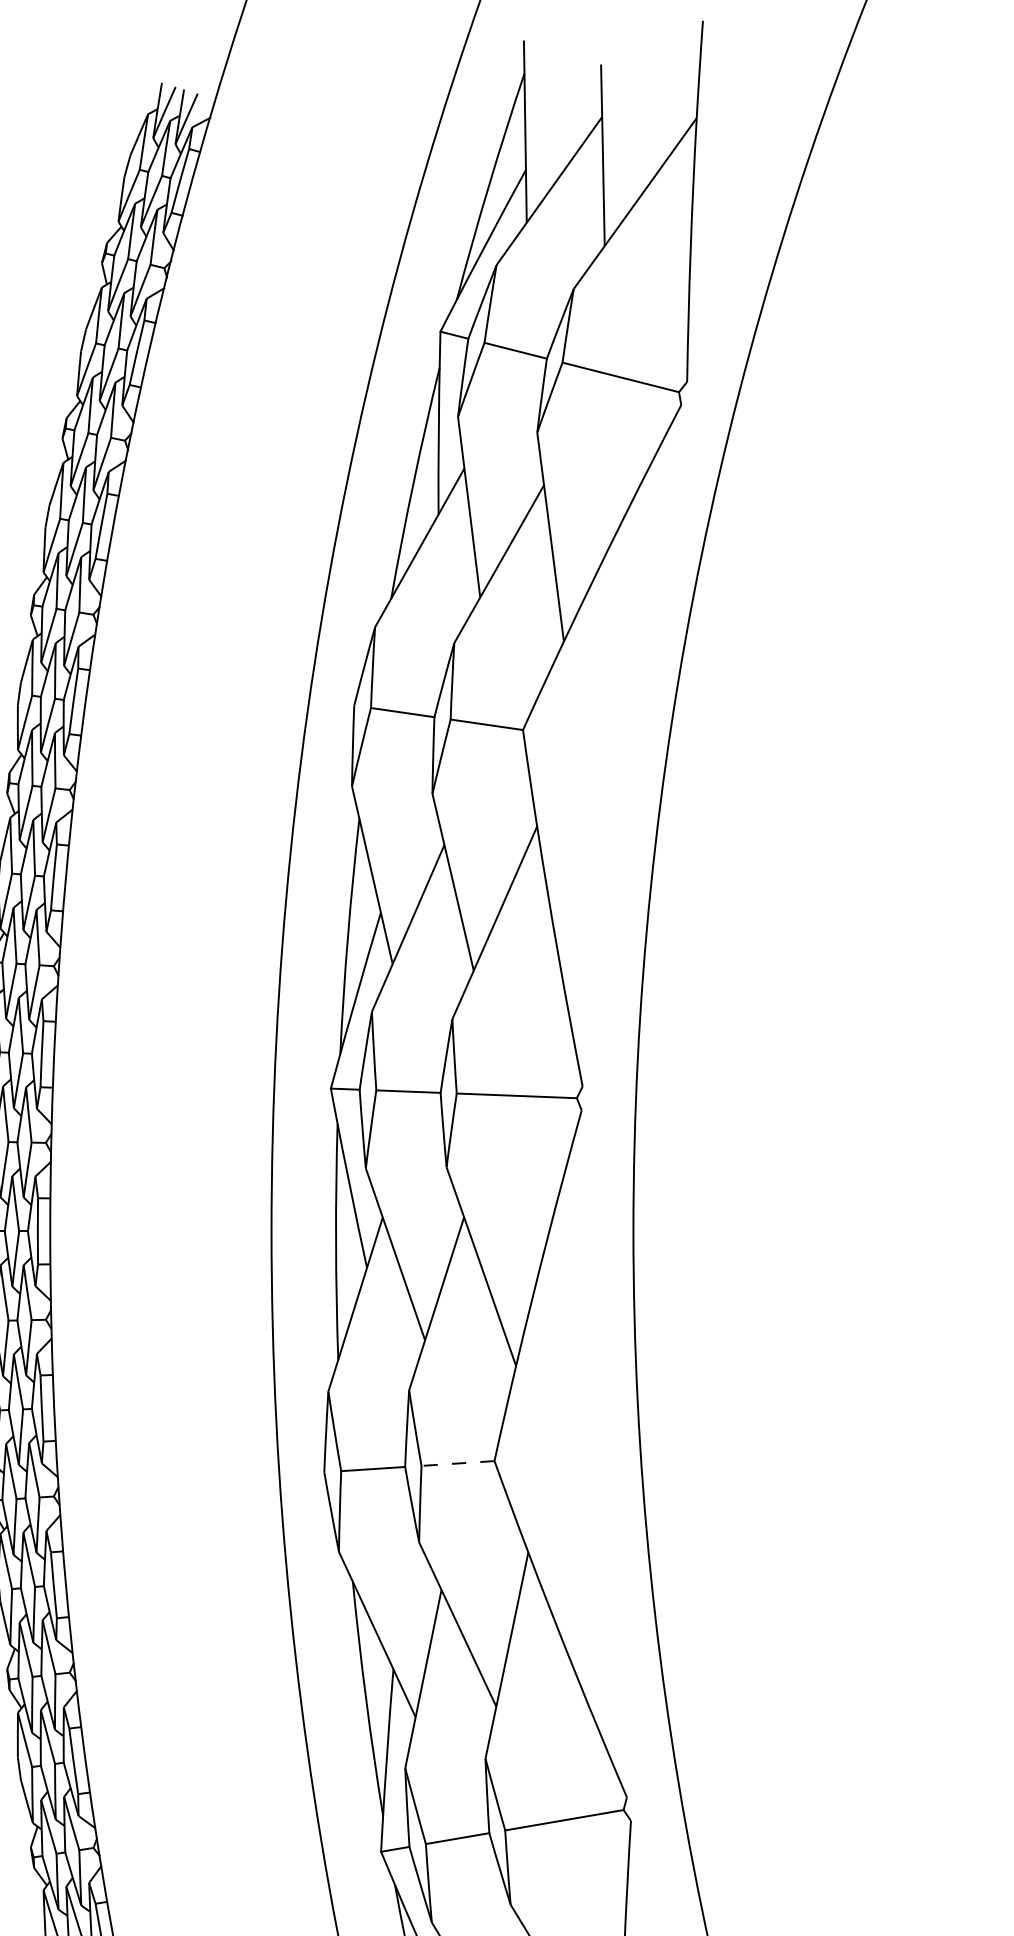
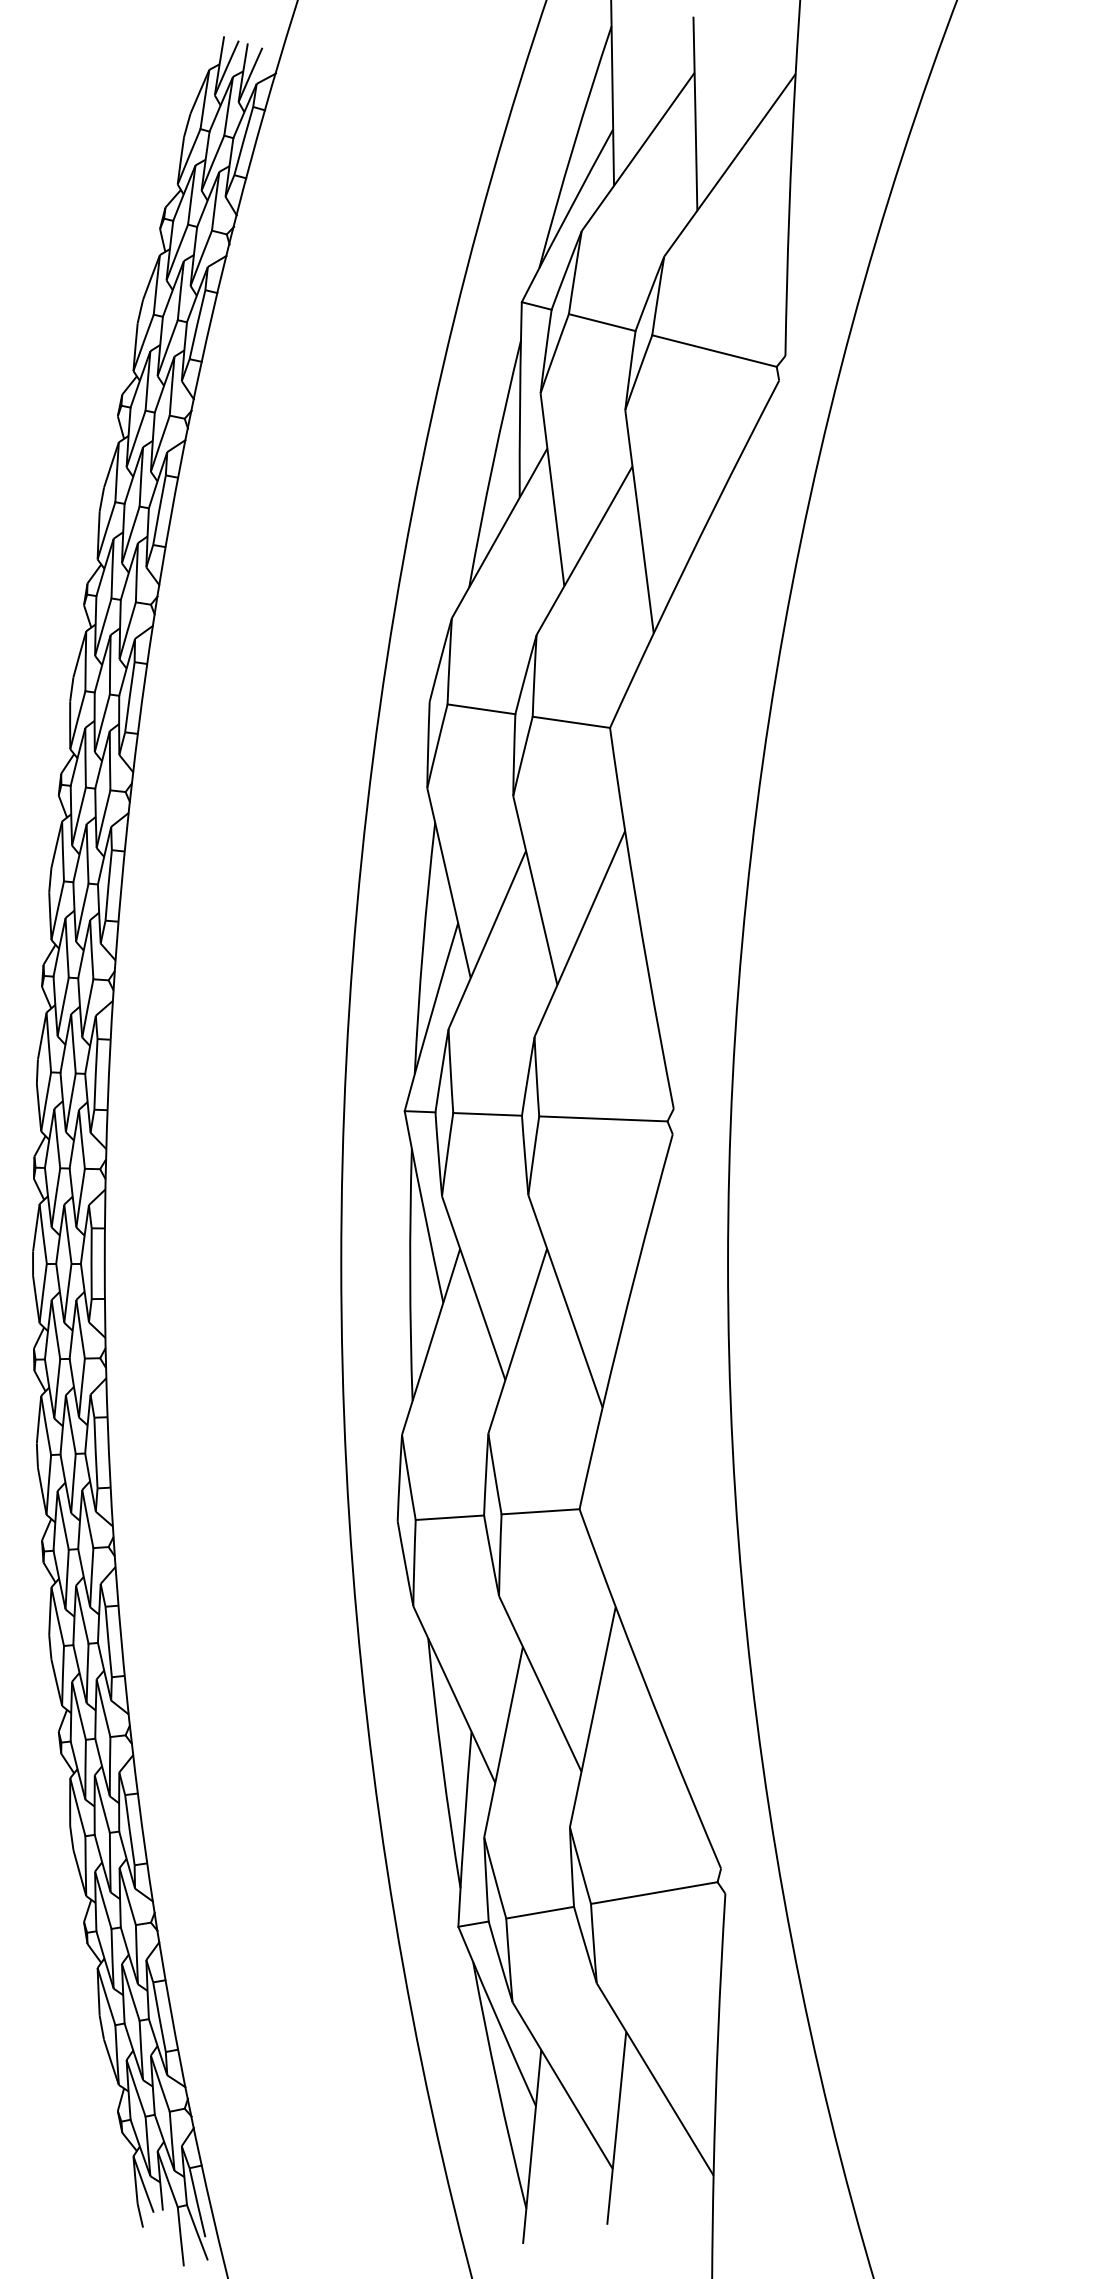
line: (457, 1463) -> (540, 1511), dashed -> solid

